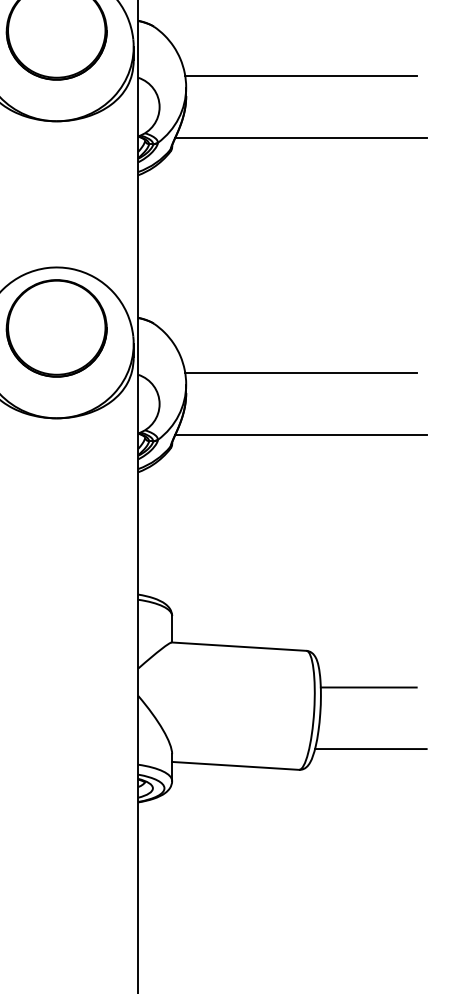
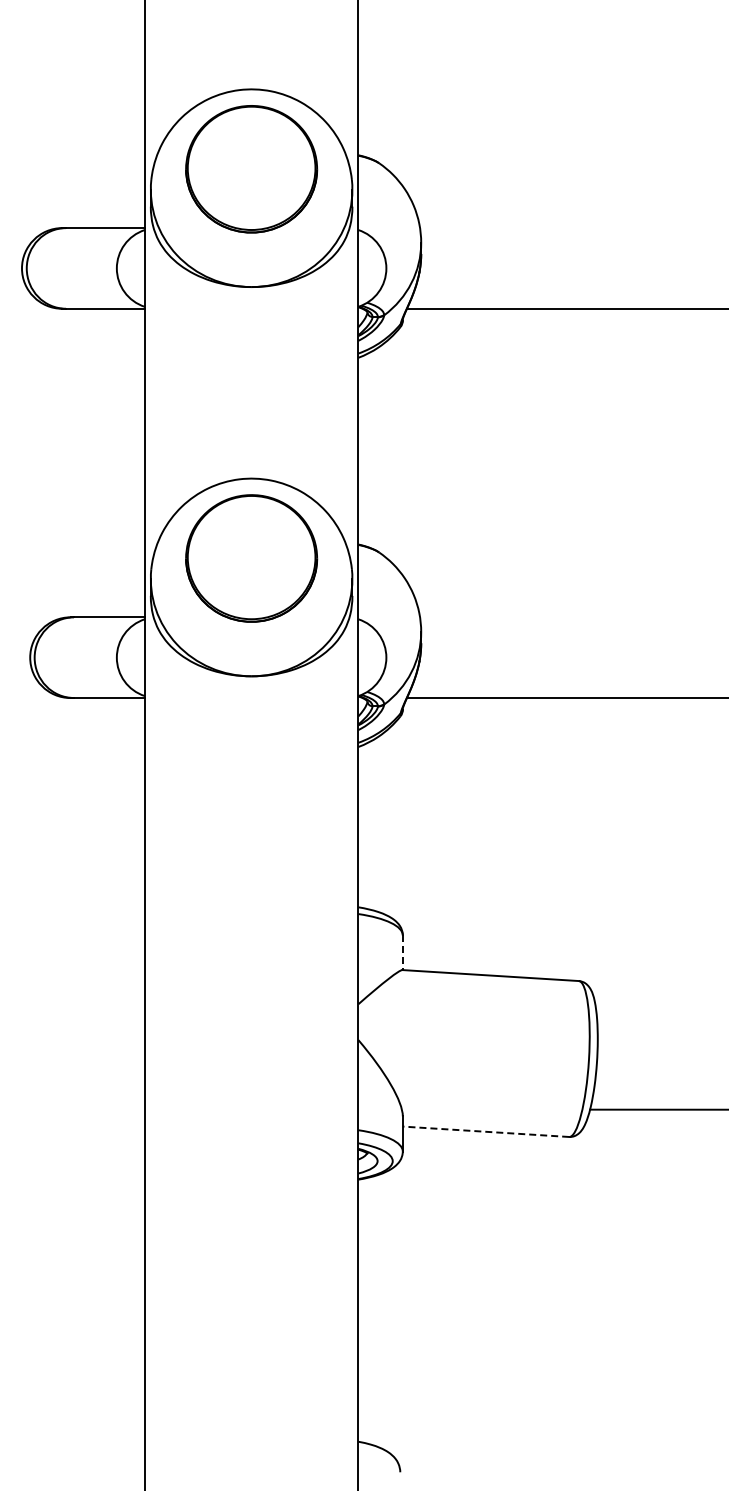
line: (300, 76) -> (571, 228), removed
line: (300, 373) -> (571, 617), removed
line: (171, 629) -> (402, 953), solid -> dashed
line: (368, 687) -> (660, 1029), removed
line: (235, 765) -> (485, 1131), solid -> dashed

